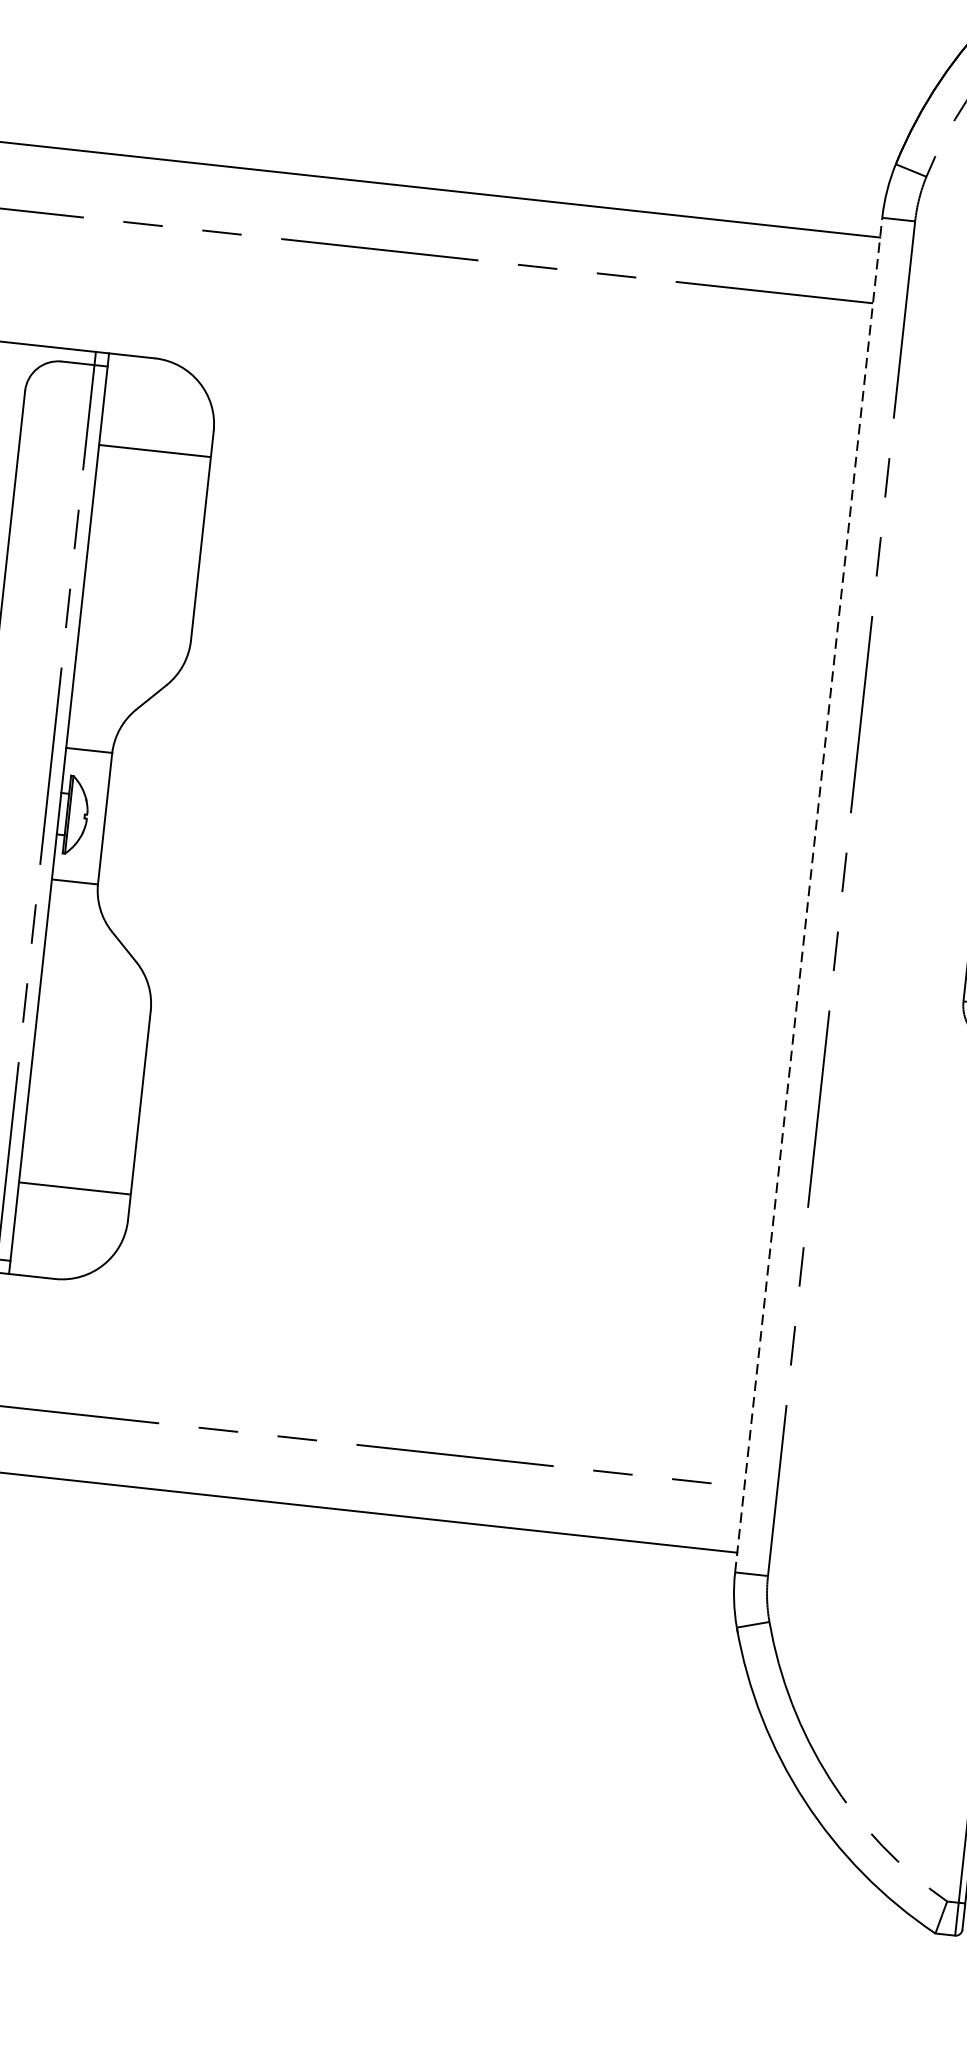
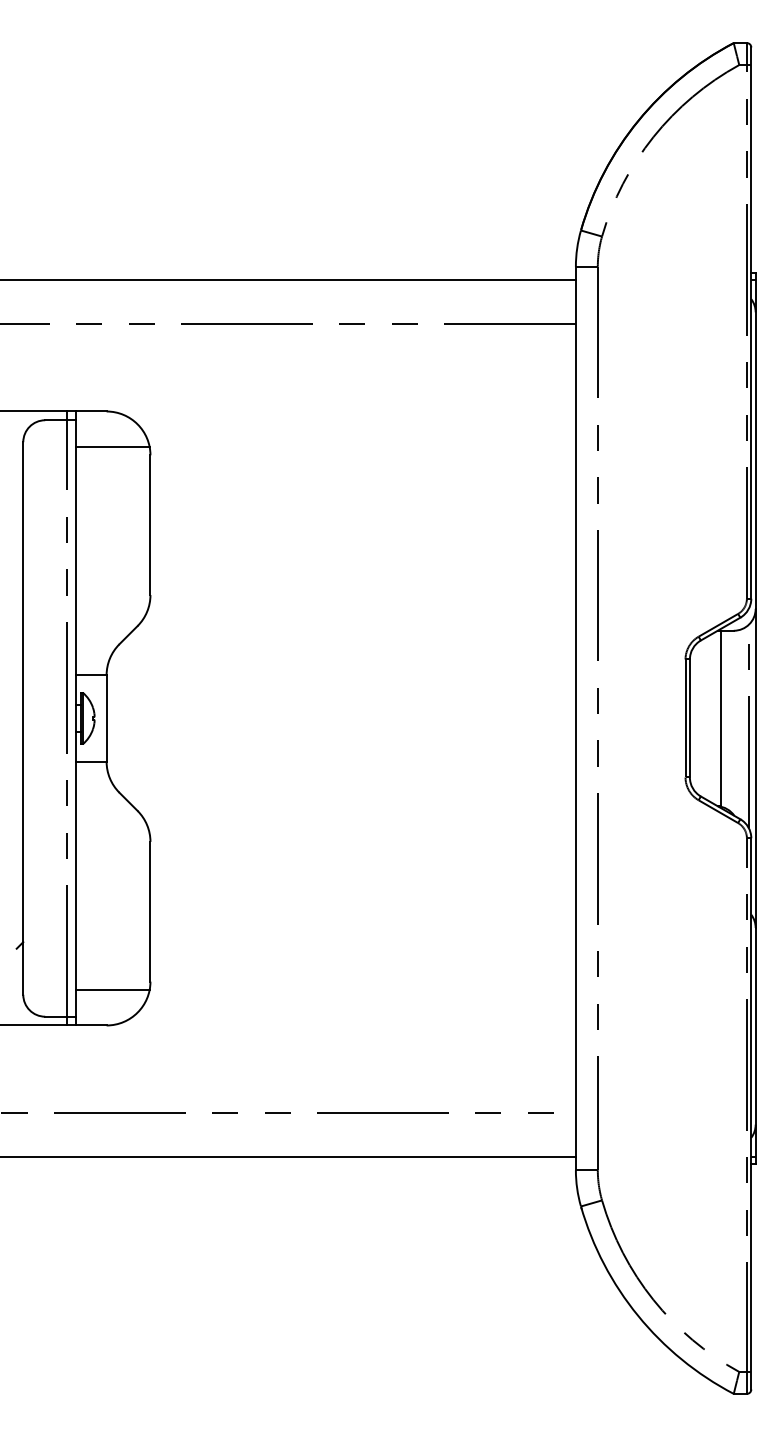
line: (153, 450) -> (112, 446), moved
line: (808, 895) -> (575, 718), dashed -> solid
line: (73, 1188) -> (112, 990), moved

